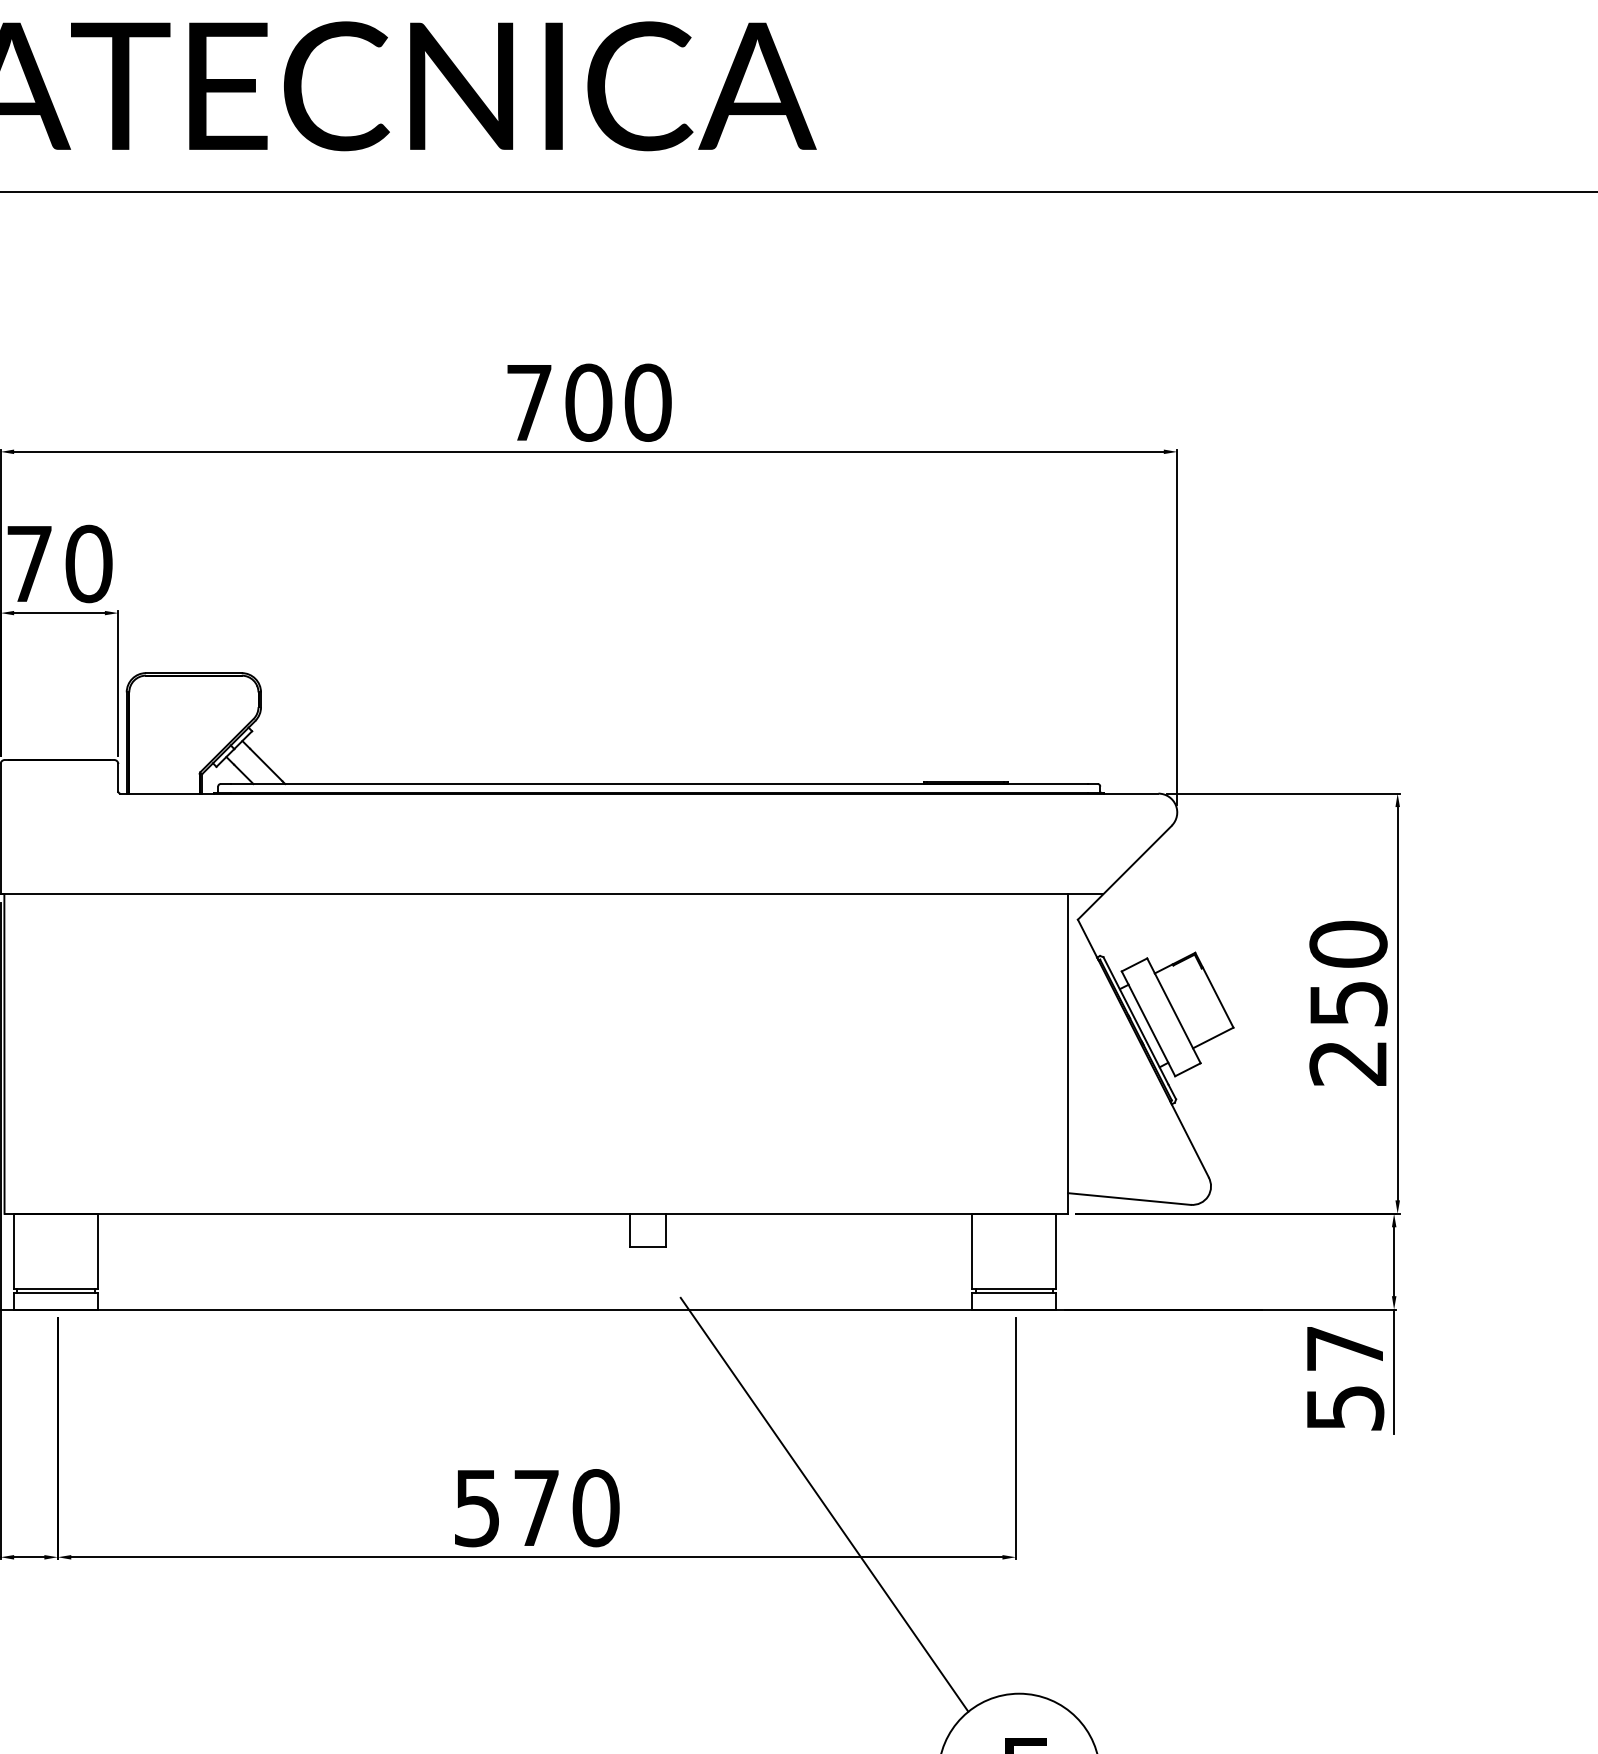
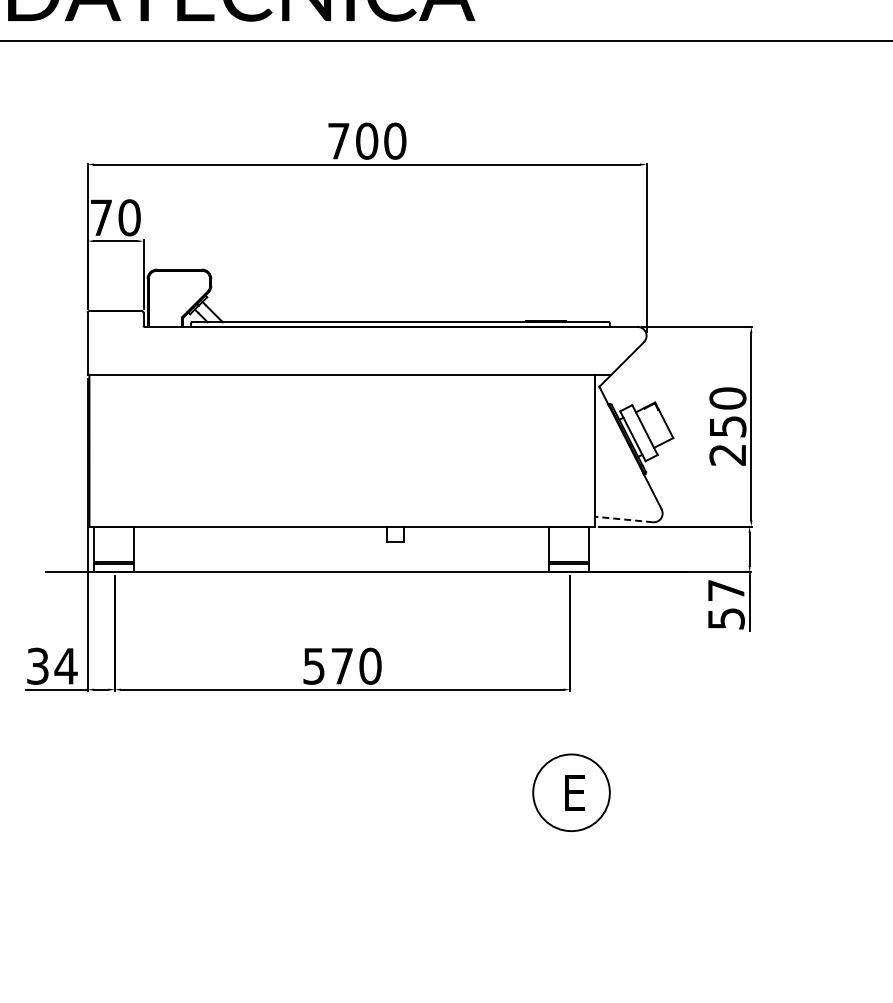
line: (1128, 1199) -> (623, 519), solid -> dashed
line: (823, 1504) -> (478, 664), removed

